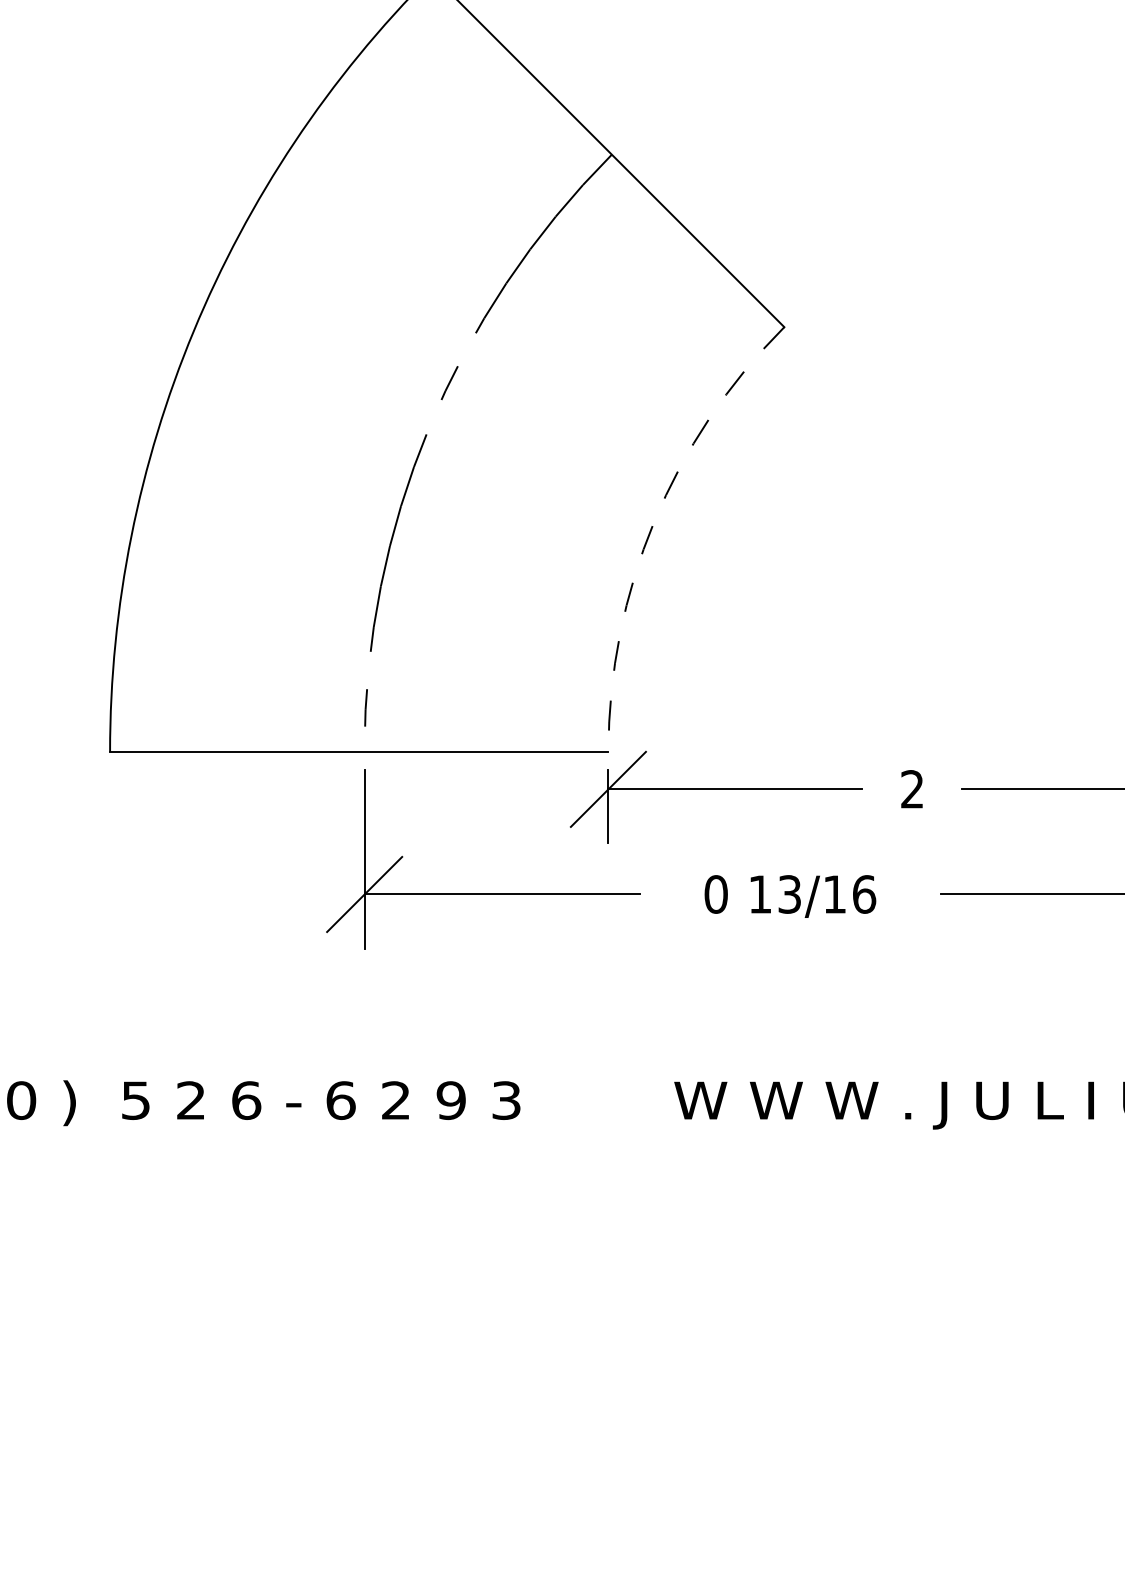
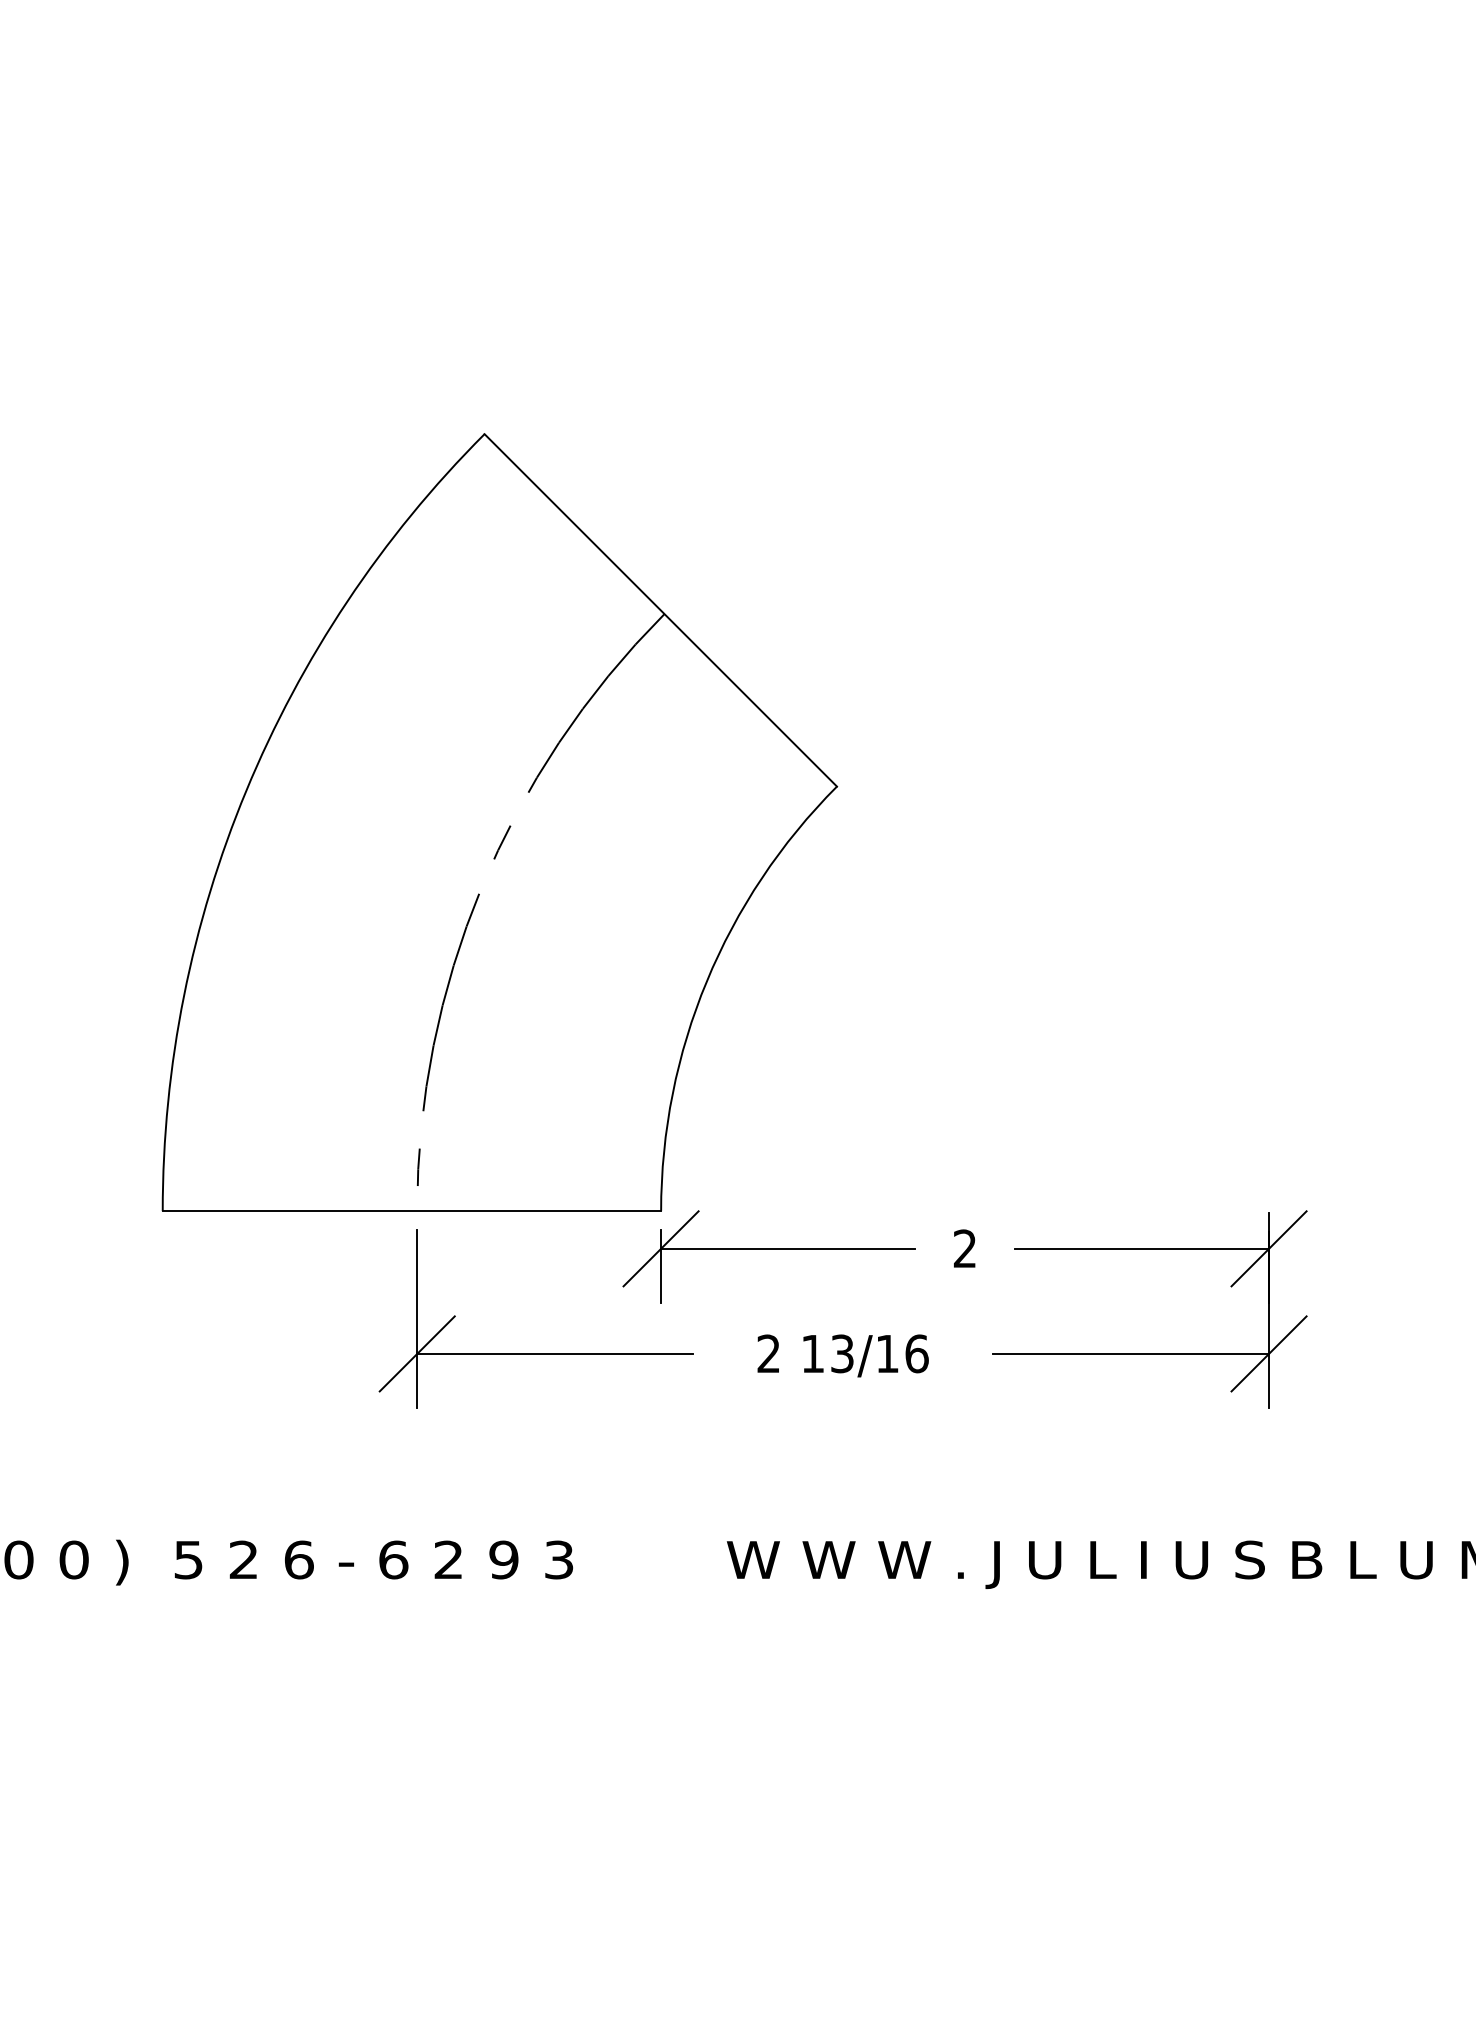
arc: (653, 522) -> (706, 981), dashed -> solid
text: (715, 894) -> (768, 1353), 0 -> 2

